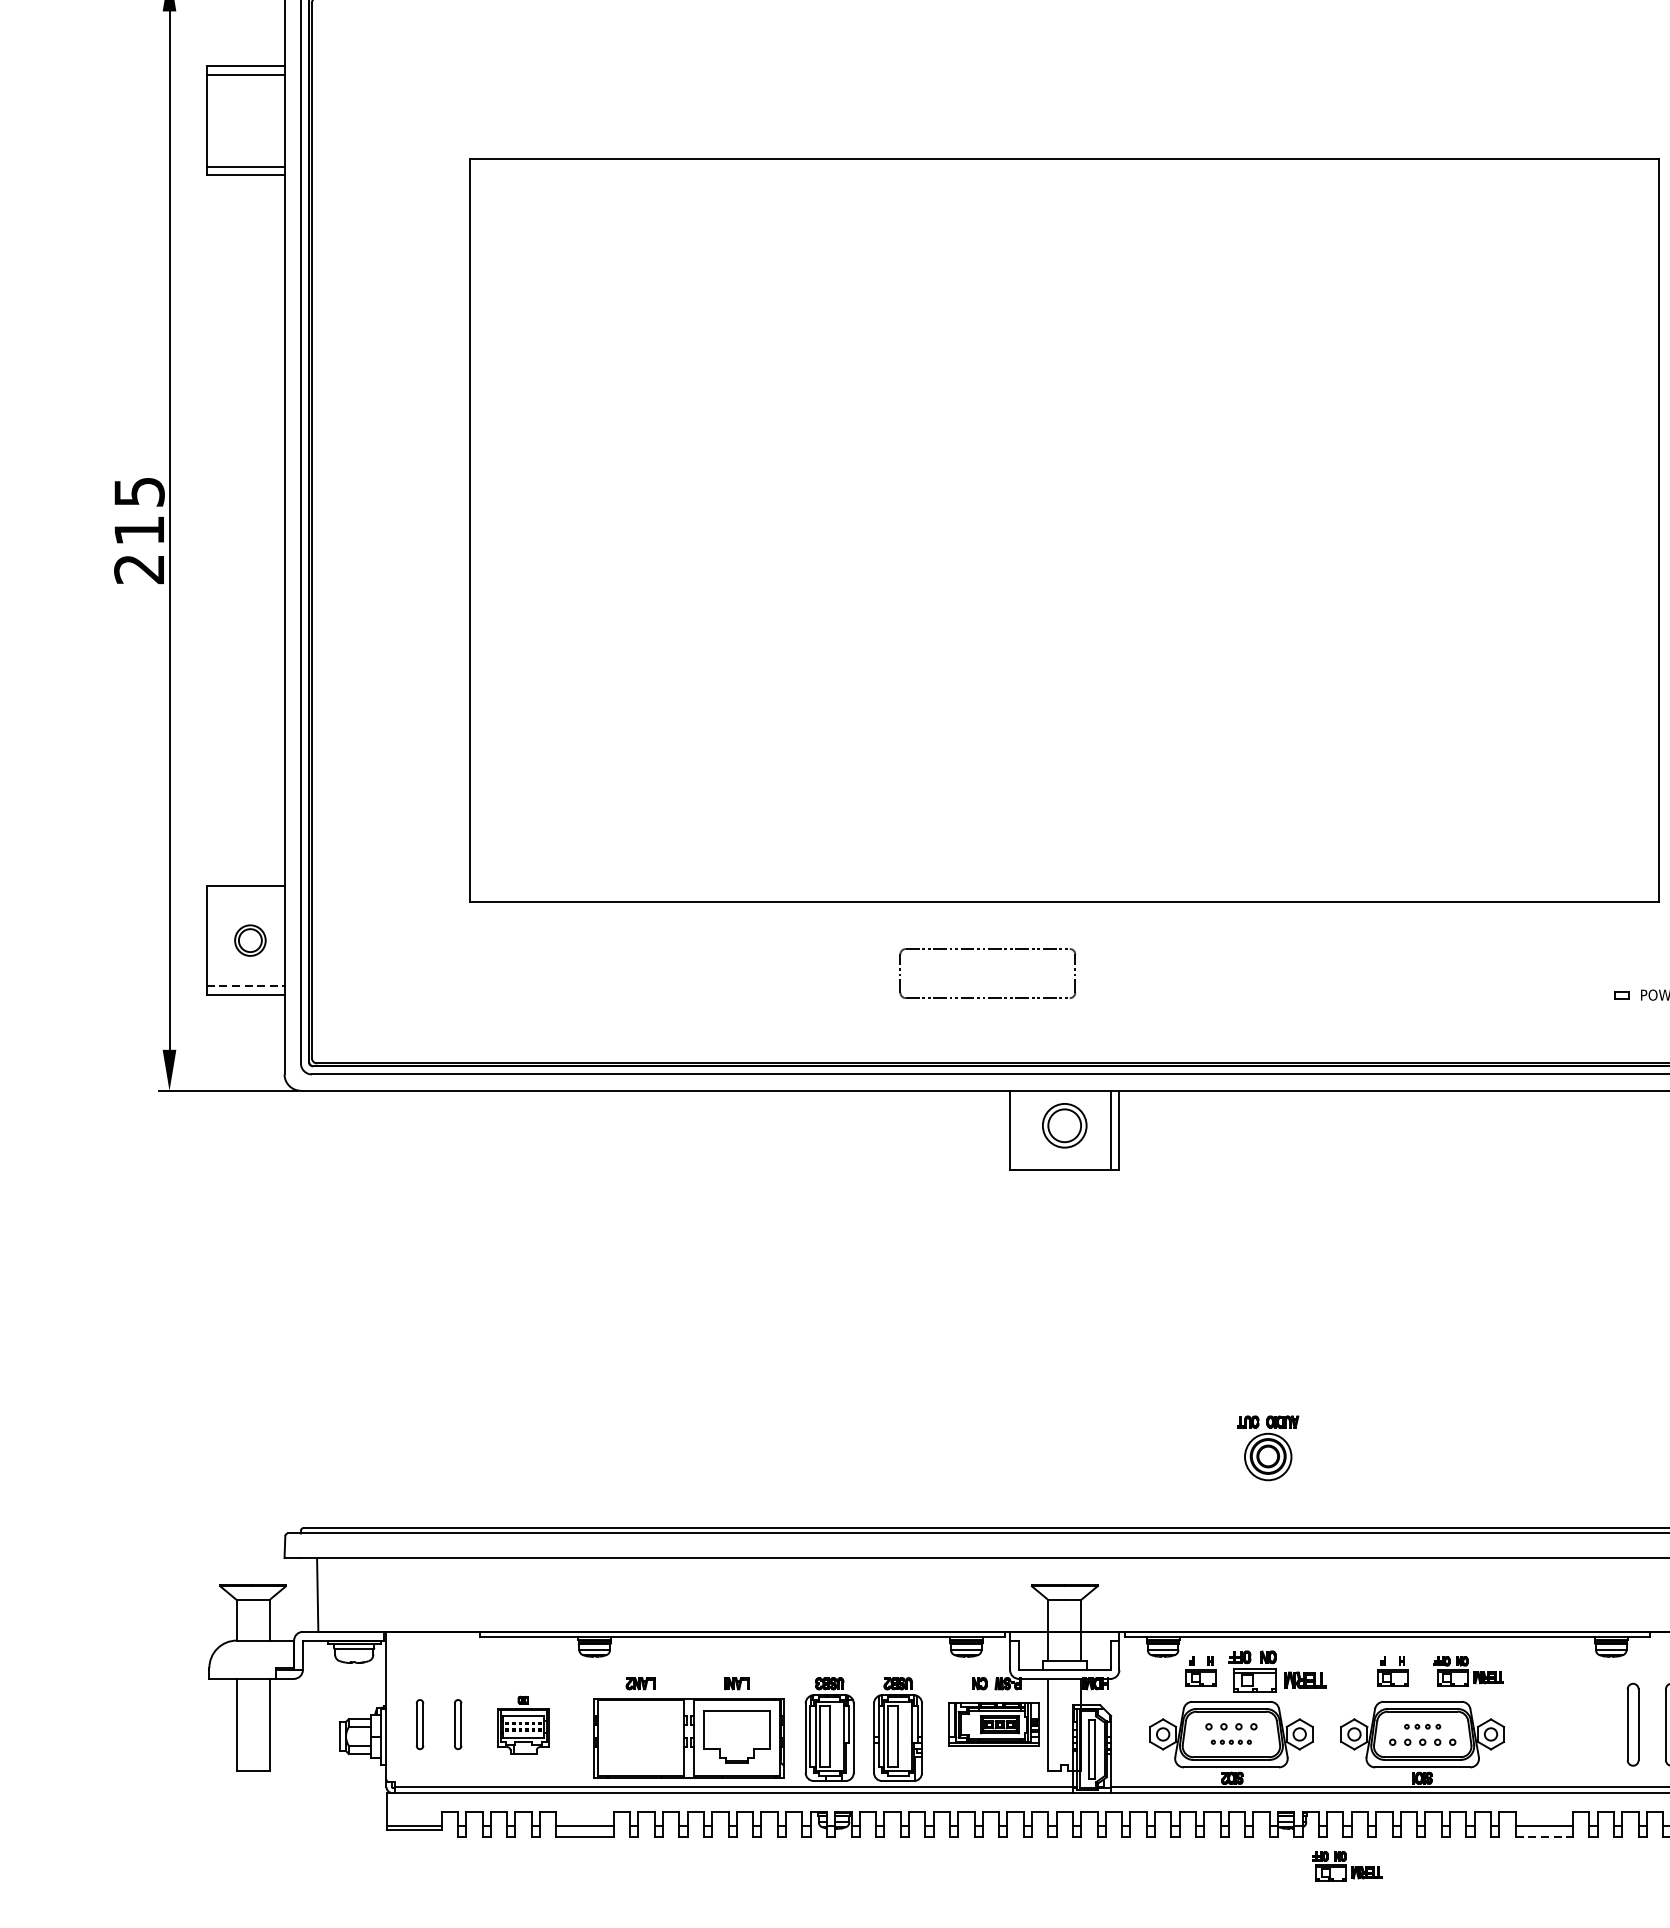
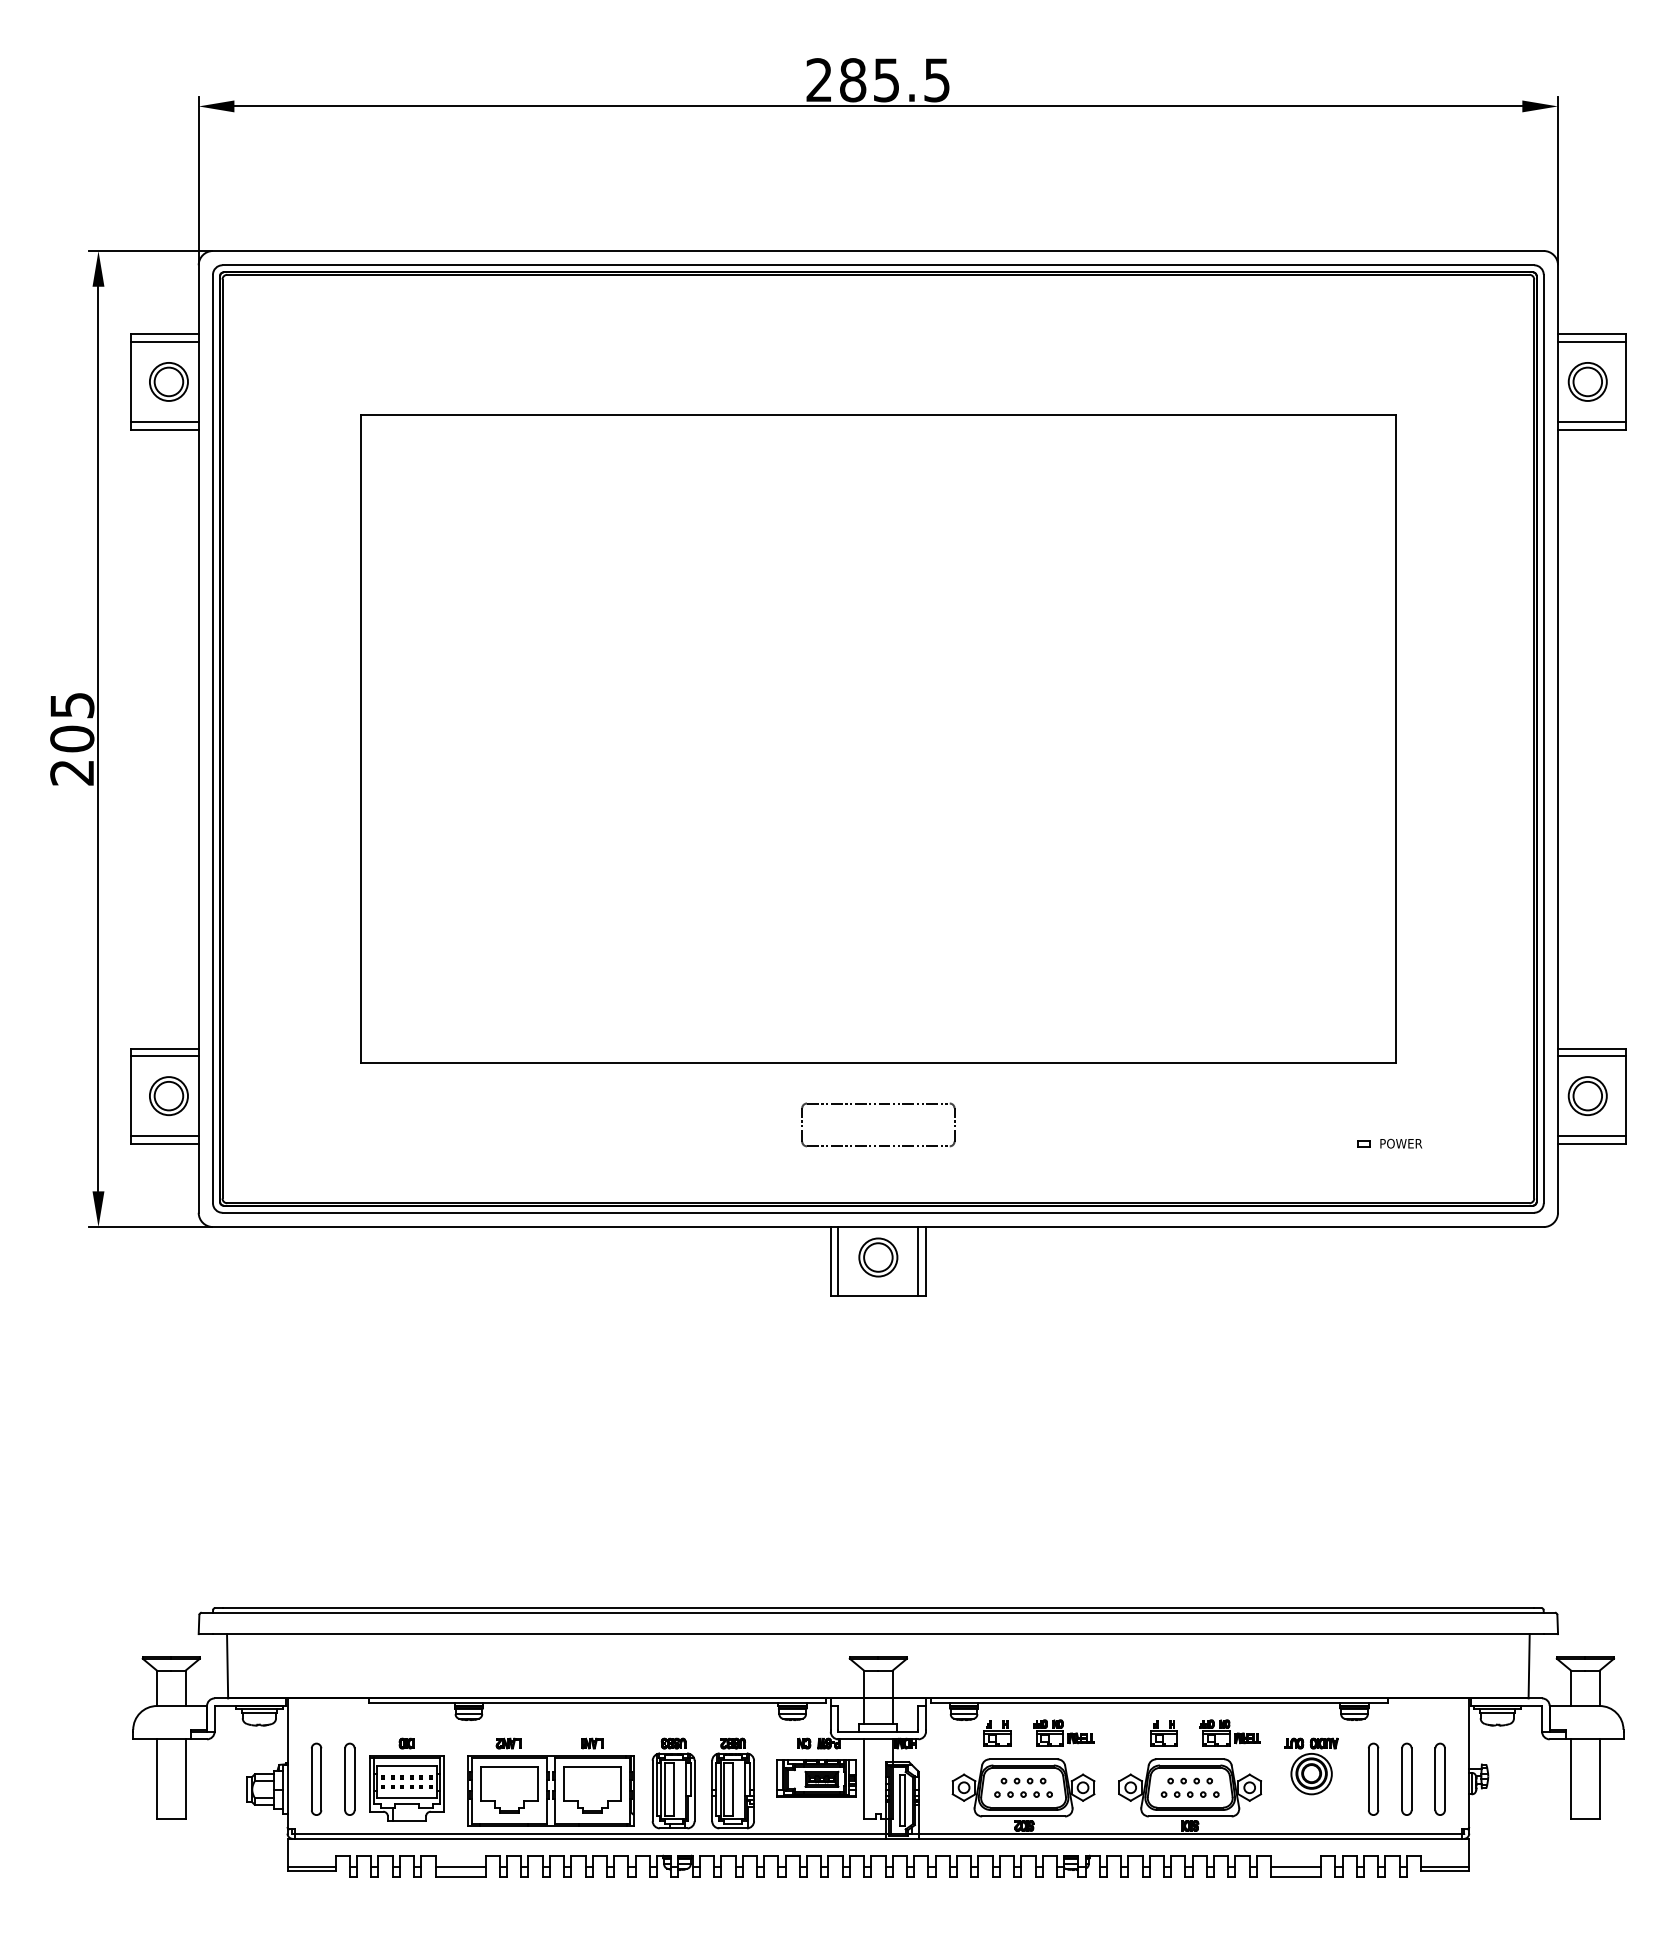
part: (249, 120) -> (168, 381), added
text: (139, 529) -> (72, 738), 215 -> 205
line: (245, 895) -> (164, 1056), added
part: (249, 940) -> (168, 1096), size x1.43
part: (989, 950) -> (879, 1104), moved
line: (245, 986) -> (164, 1136), dashed -> solid
line: (1018, 1130) -> (838, 1261), added
part: (1268, 1448) -> (1311, 1766), moved
part: (1277, 1671) -> (1063, 1732), size x0.71
part: (419, 1723) -> (316, 1778), size x1.67
part: (457, 1723) -> (349, 1778), size x1.67
part: (523, 1724) -> (406, 1779), size x1.67
part: (1421, 1726) -> (1189, 1780), size x1.43
part: (641, 1736) -> (509, 1789), added
part: (1231, 1742) -> (1023, 1794), size x1.67
line: (1544, 1836) -> (1296, 1876), dashed -> solid
part: (1346, 1866) -> (1123, 1902), removed

